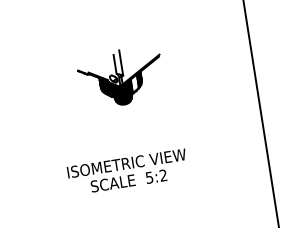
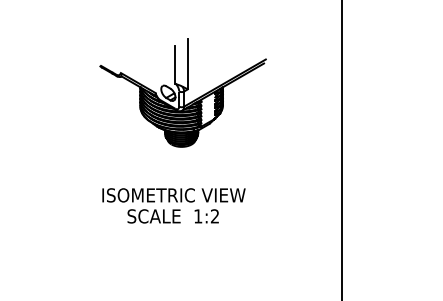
part: (120, 77) -> (182, 92), size x1.67
text: (149, 177) -> (198, 216), 5:2 -> 1:2

